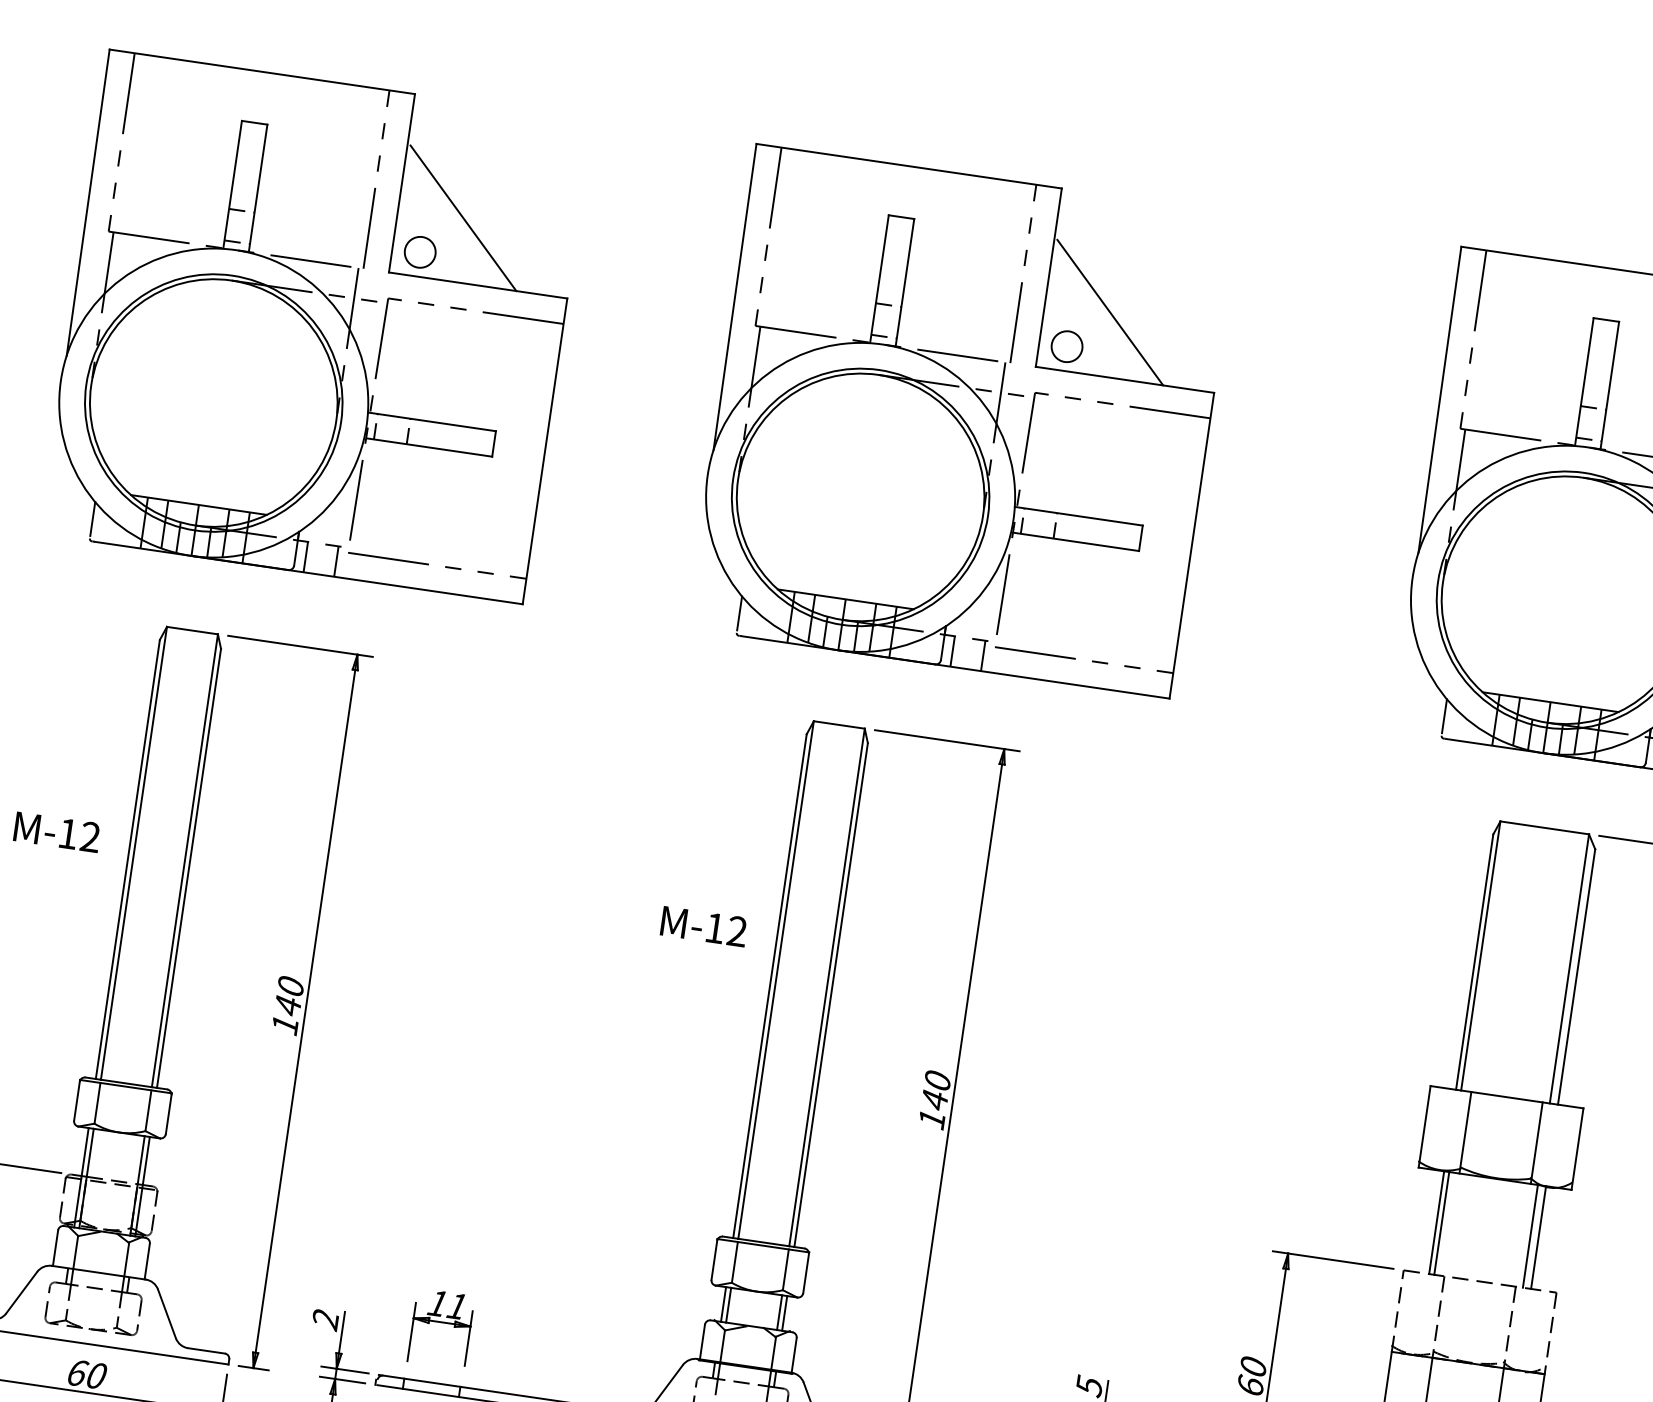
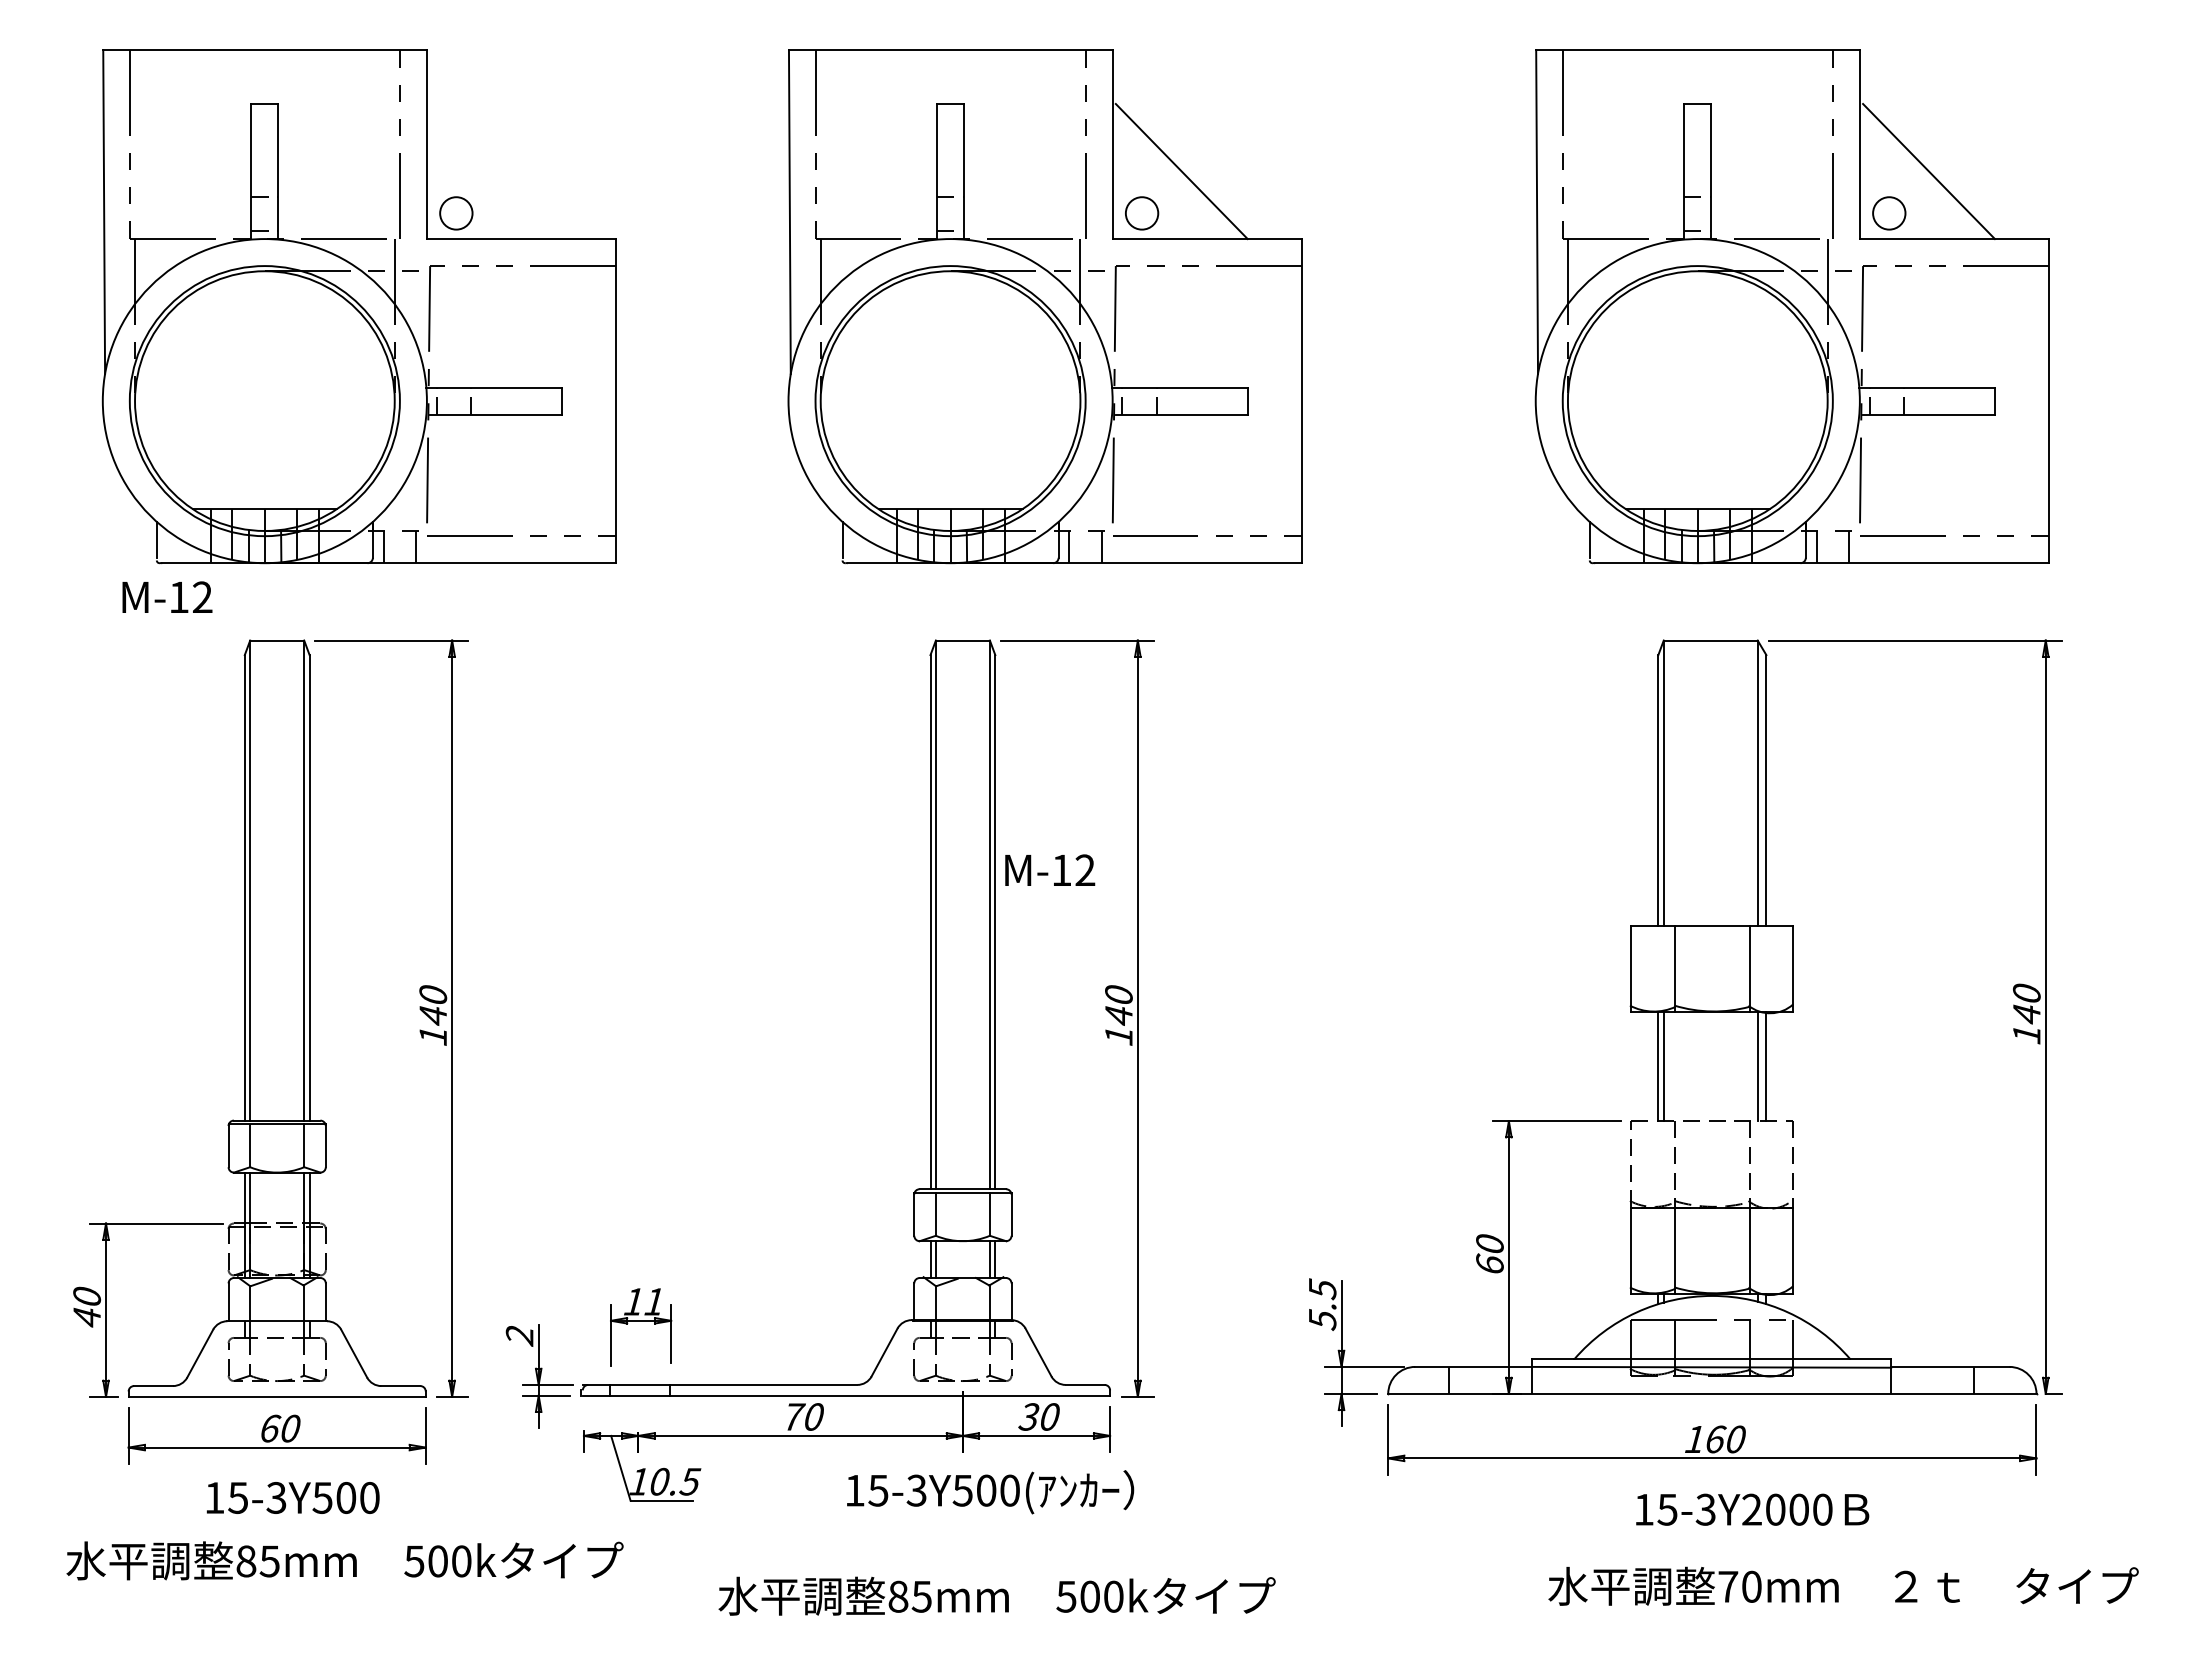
line: (463, 218) -> (496, 171), removed
text: (57, 831) -> (167, 596), moved
text: (704, 925) -> (1050, 869), moved

